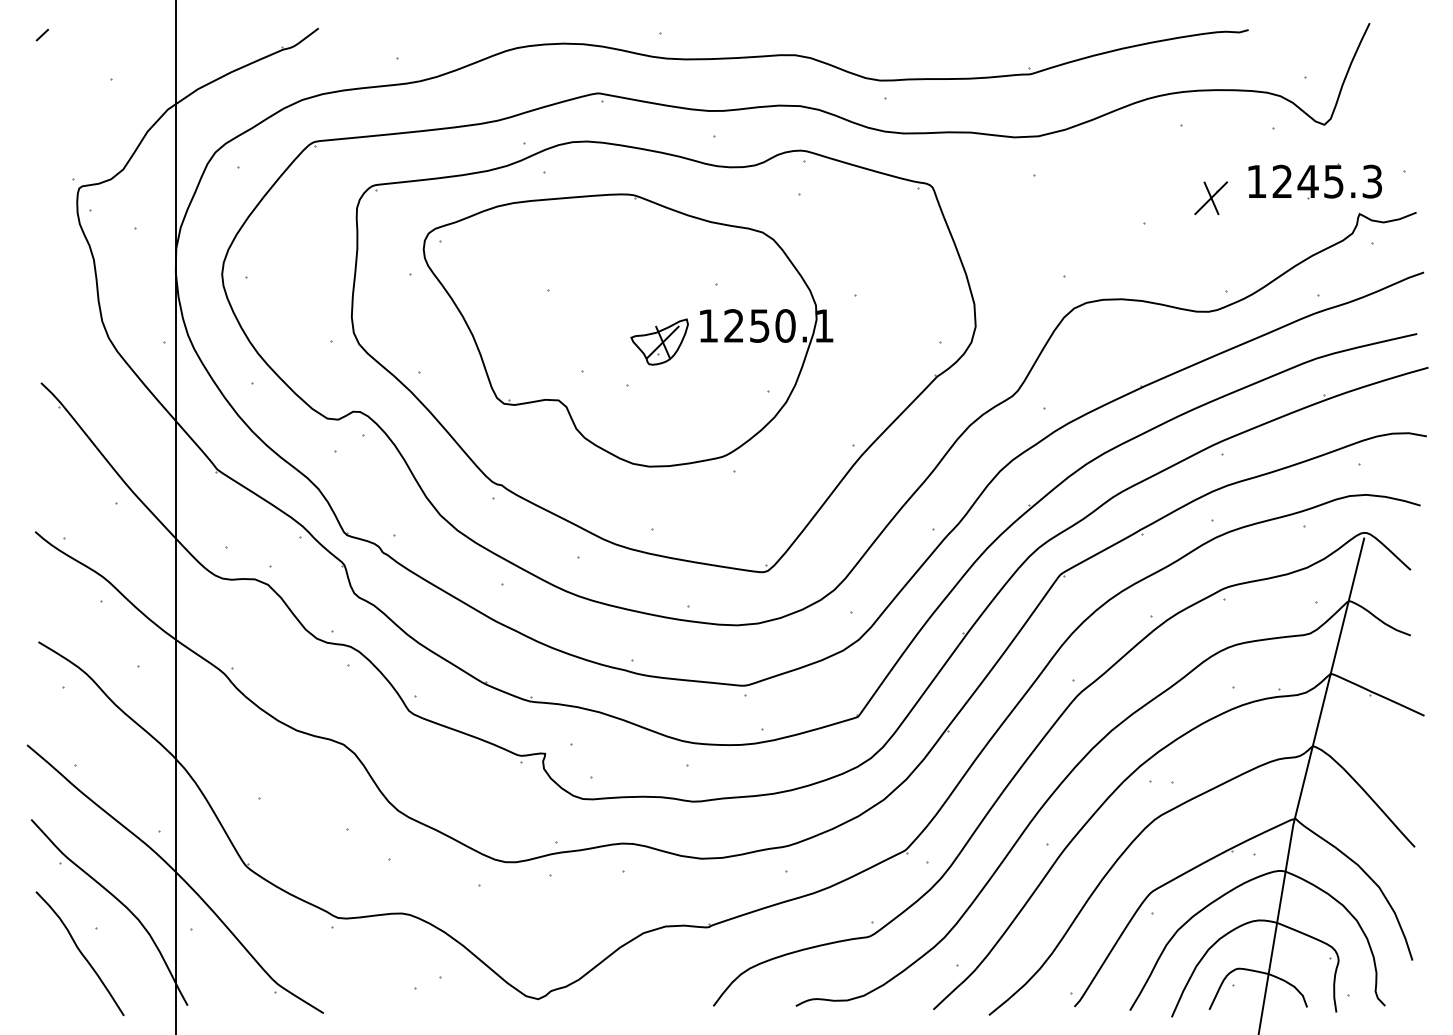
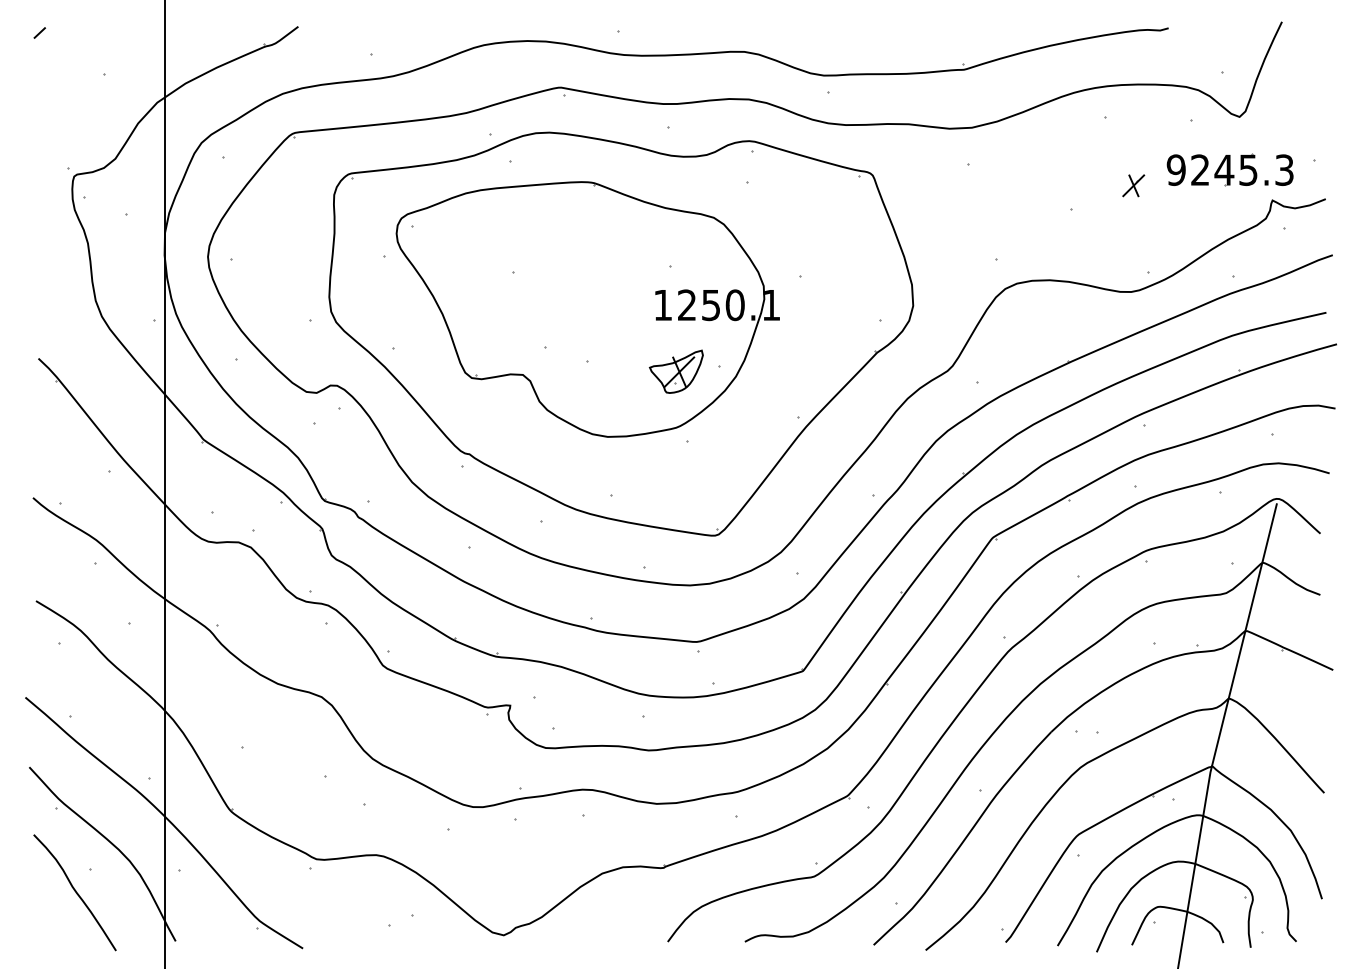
text: (1256, 181) -> (1176, 170), 1245.3 -> 9245.3
part: (1211, 198) -> (1133, 185), size x0.7
part: (659, 341) -> (676, 371), moved

